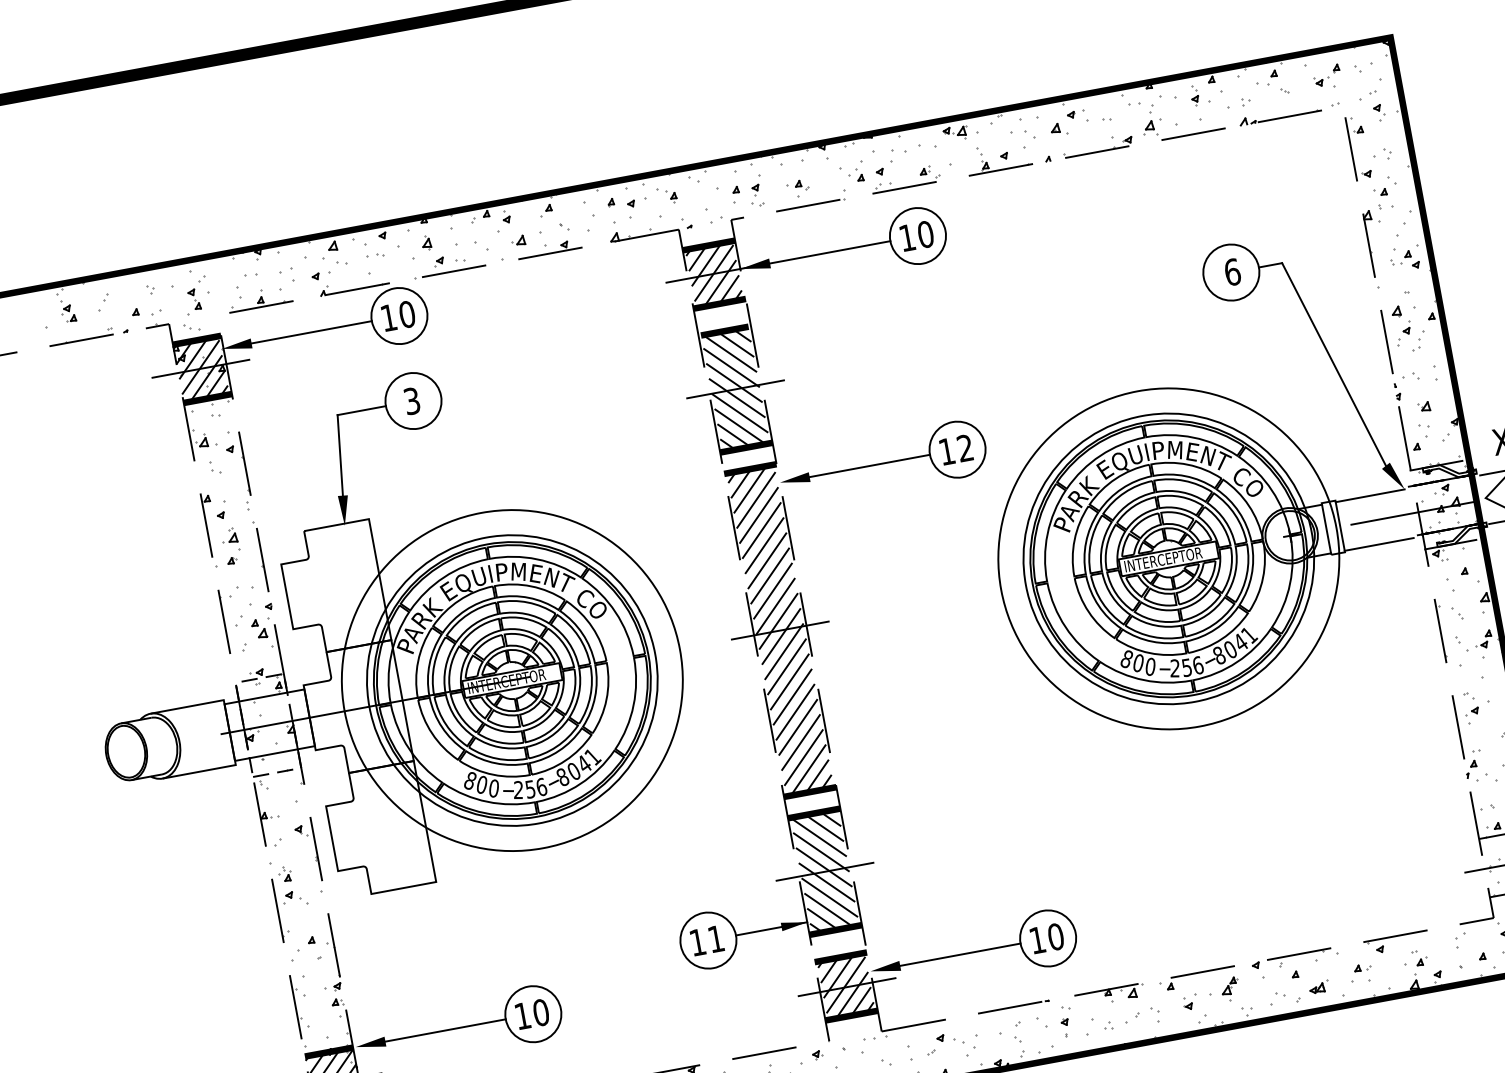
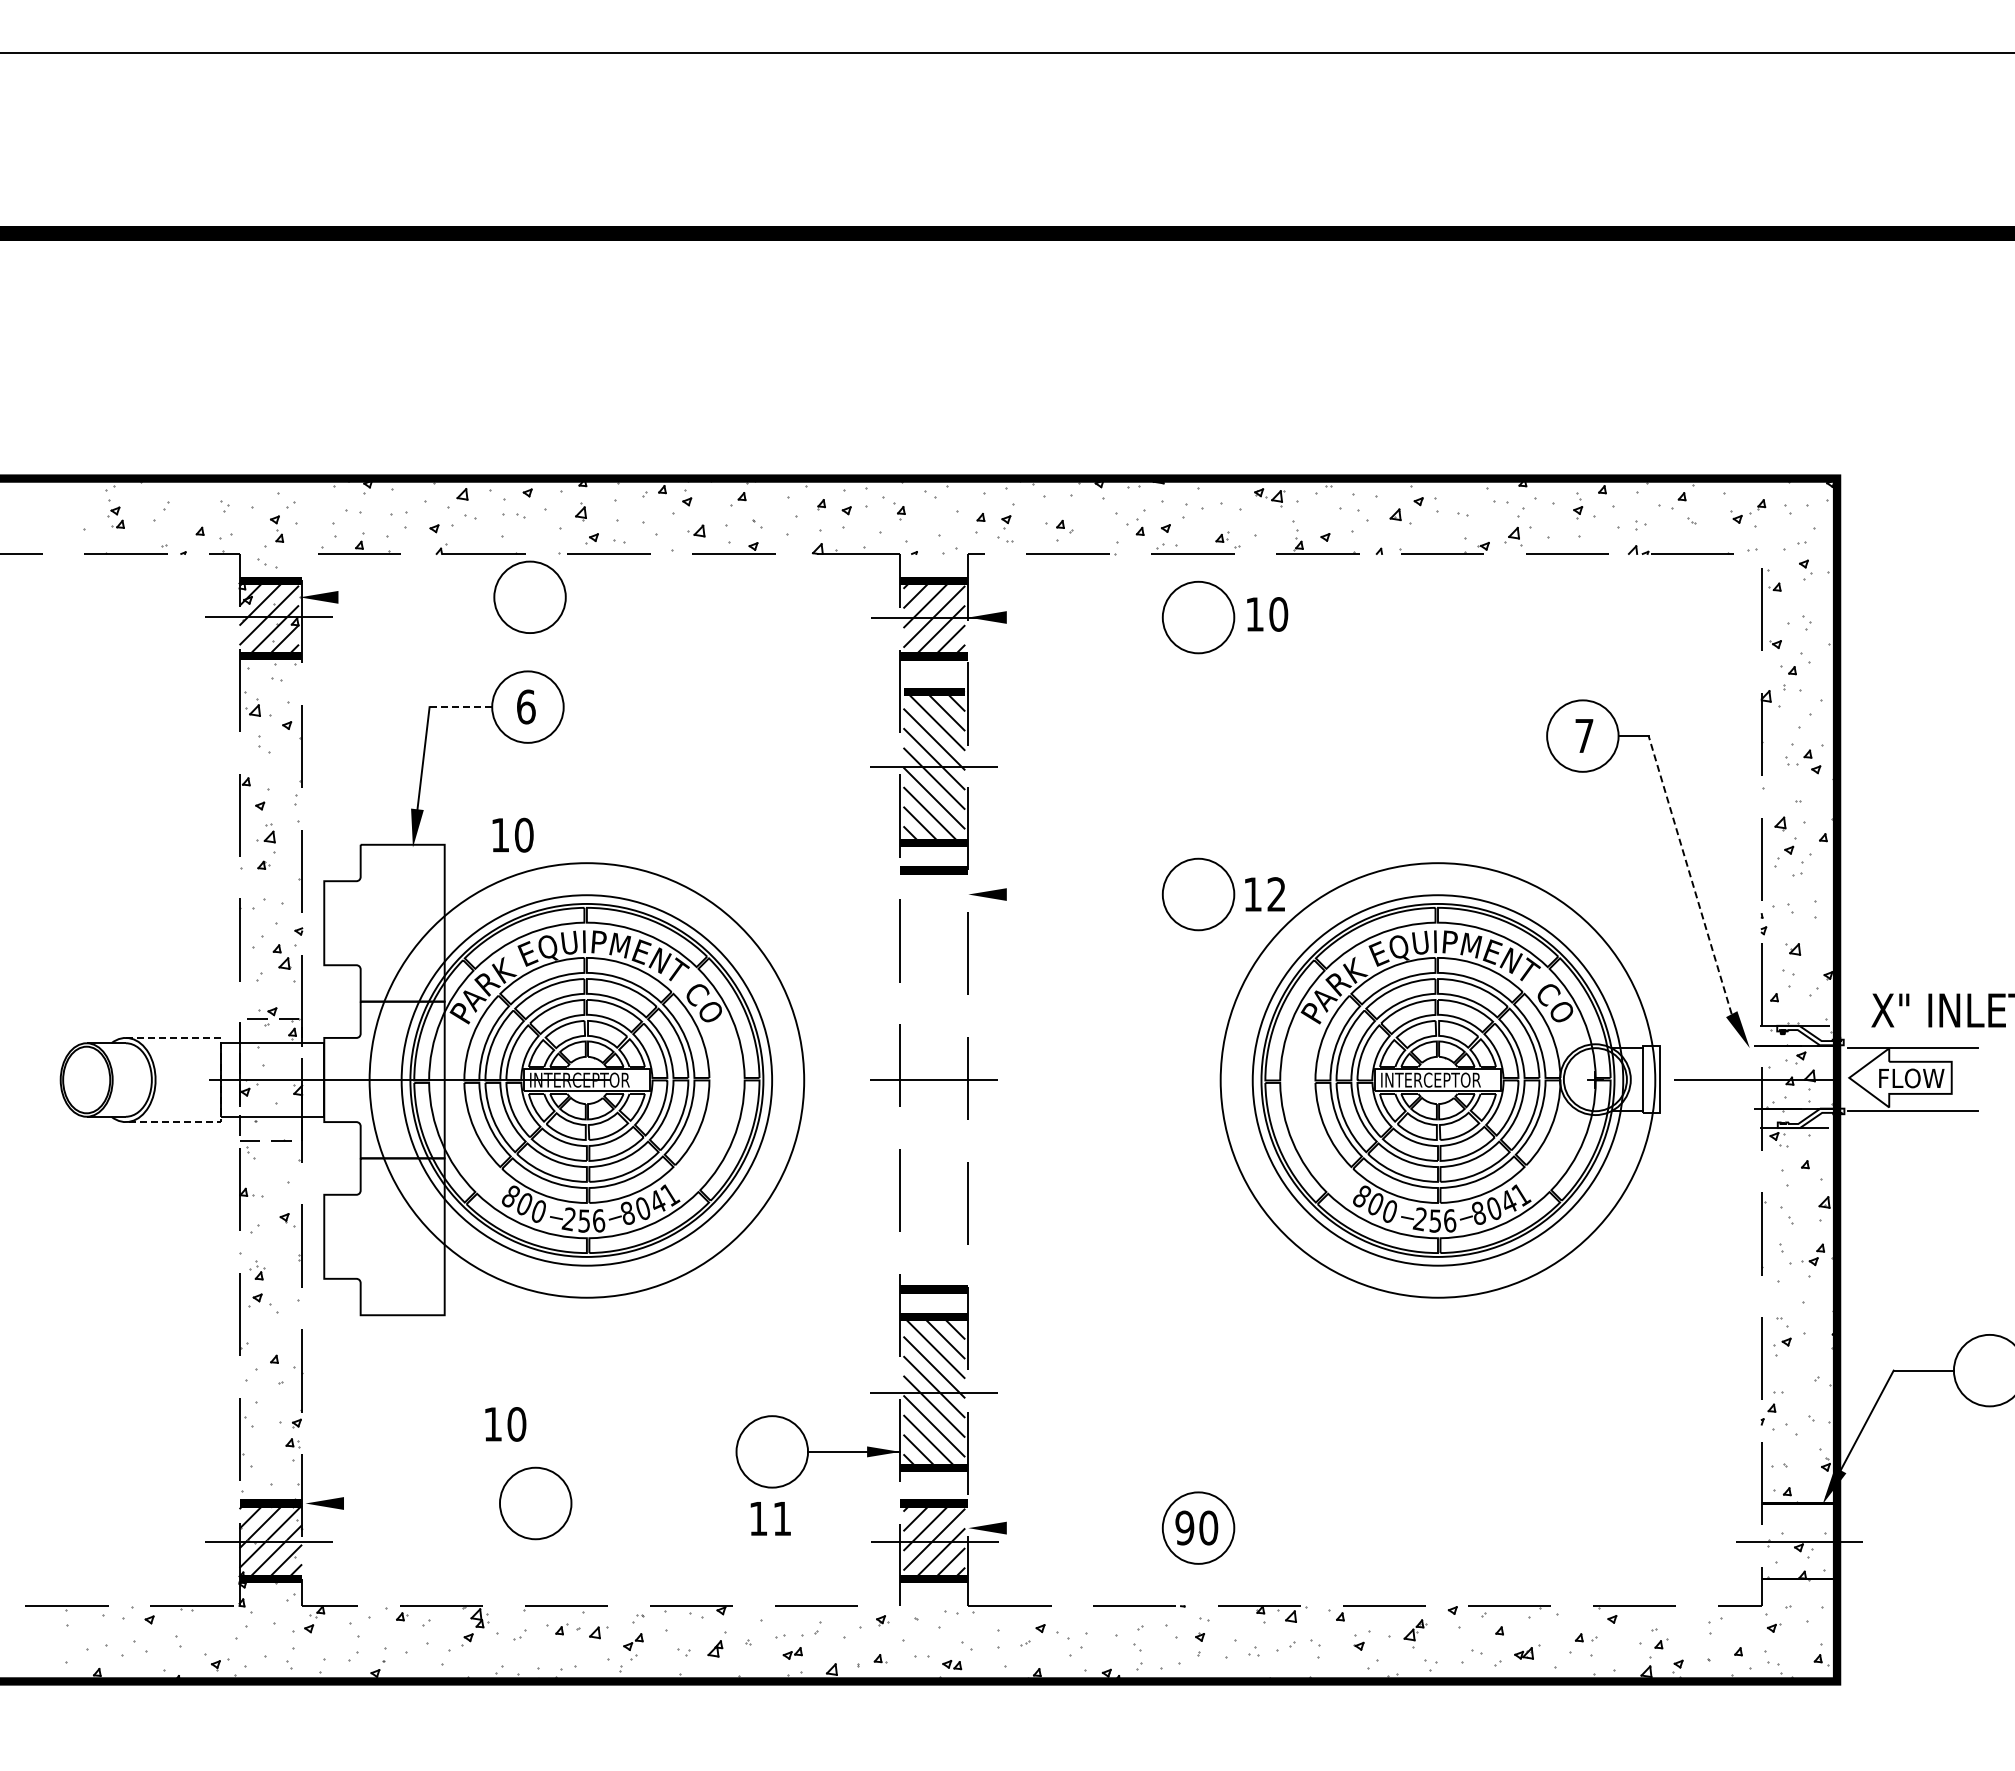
text: (917, 236) -> (1267, 614), moved
line: (829, 252) -> (1084, 617), removed
text: (1232, 271) -> (1584, 735), 6 -> 7
text: (398, 315) -> (512, 834), moved
line: (311, 332) -> (416, 597), removed
line: (1334, 363) -> (1690, 874), solid -> dashed
text: (412, 400) -> (526, 706), 3 -> 6
line: (362, 410) -> (461, 707), solid -> dashed
text: (955, 449) -> (1264, 894), moved
line: (869, 465) -> (1084, 894), removed
line: (1369, 496) -> (1704, 1048), removed
line: (1378, 544) -> (1704, 1111), removed
hatch: (780, 630) -> (934, 1079), removed
line: (229, 732) -> (220, 1080), solid -> dashed
text: (1037, 939) -> (1184, 1527), 10 -> 90
text: (707, 940) -> (770, 1518), moved
line: (960, 955) -> (1084, 1528), removed
text: (532, 1014) -> (505, 1424), moved
line: (445, 1030) -> (421, 1503), removed

